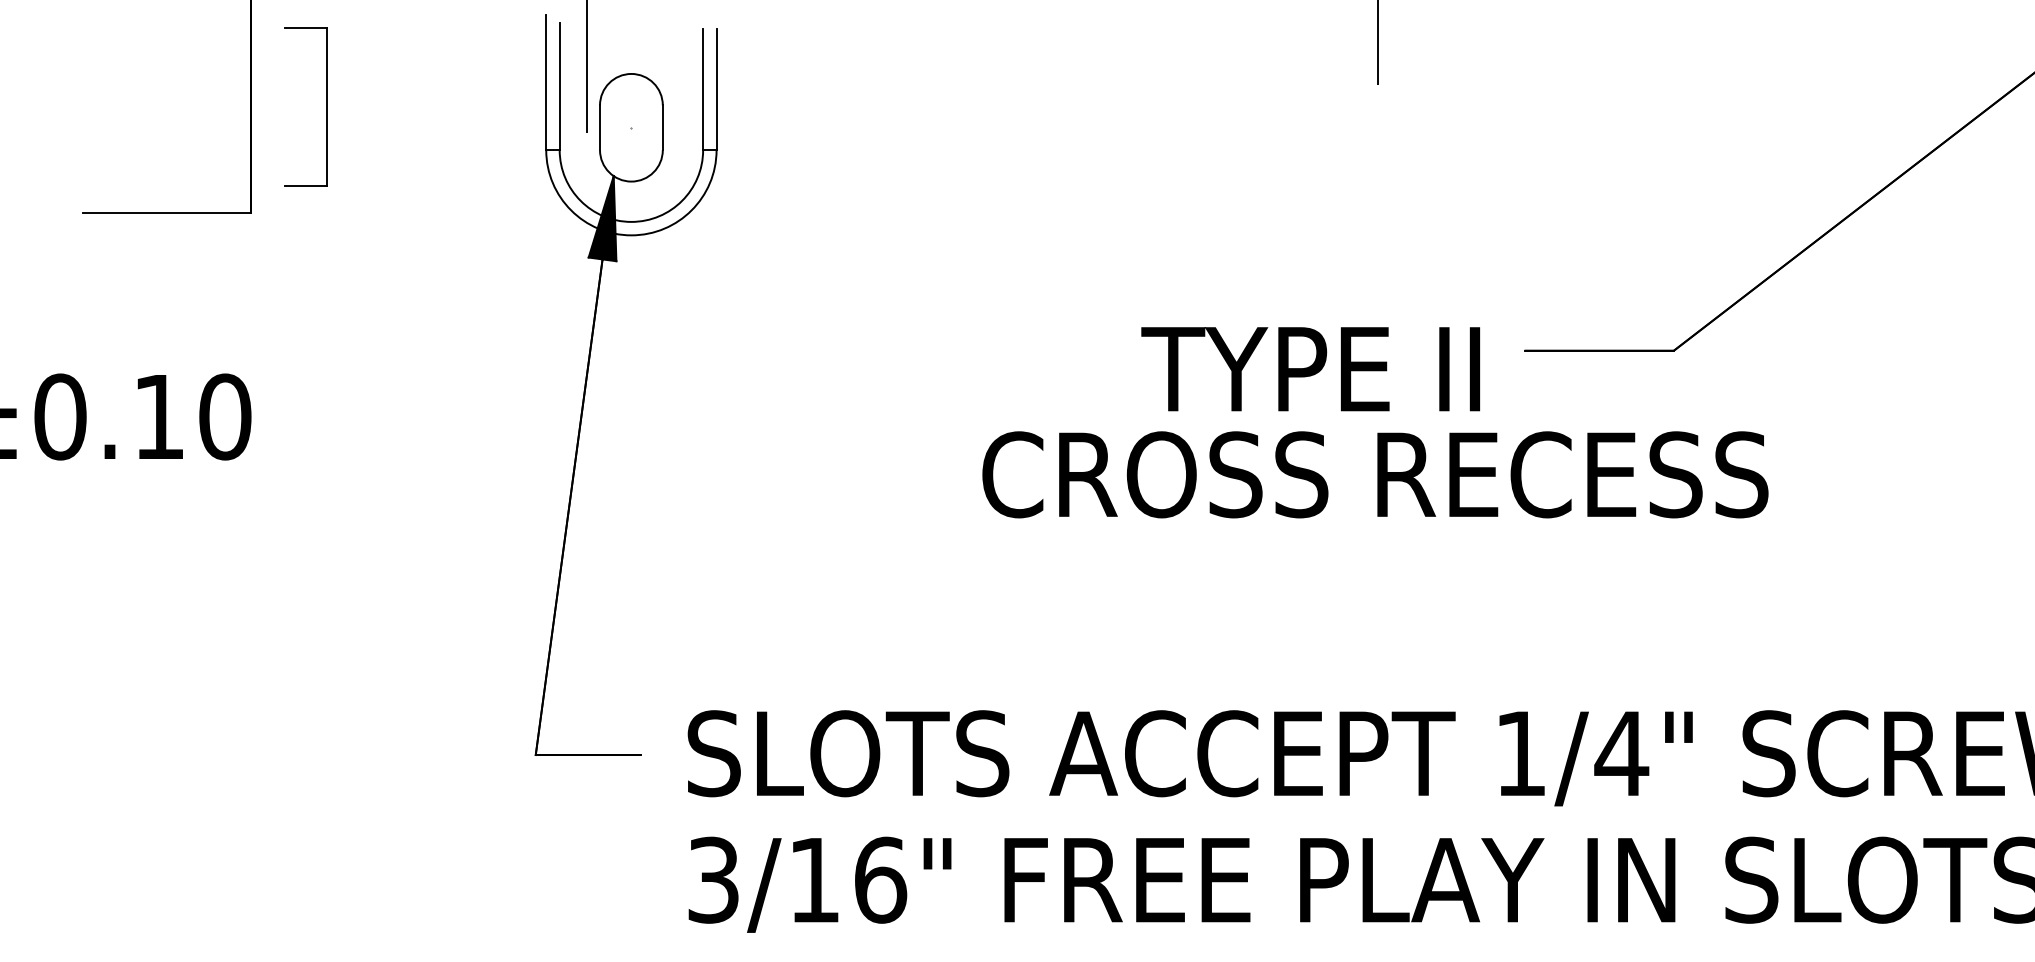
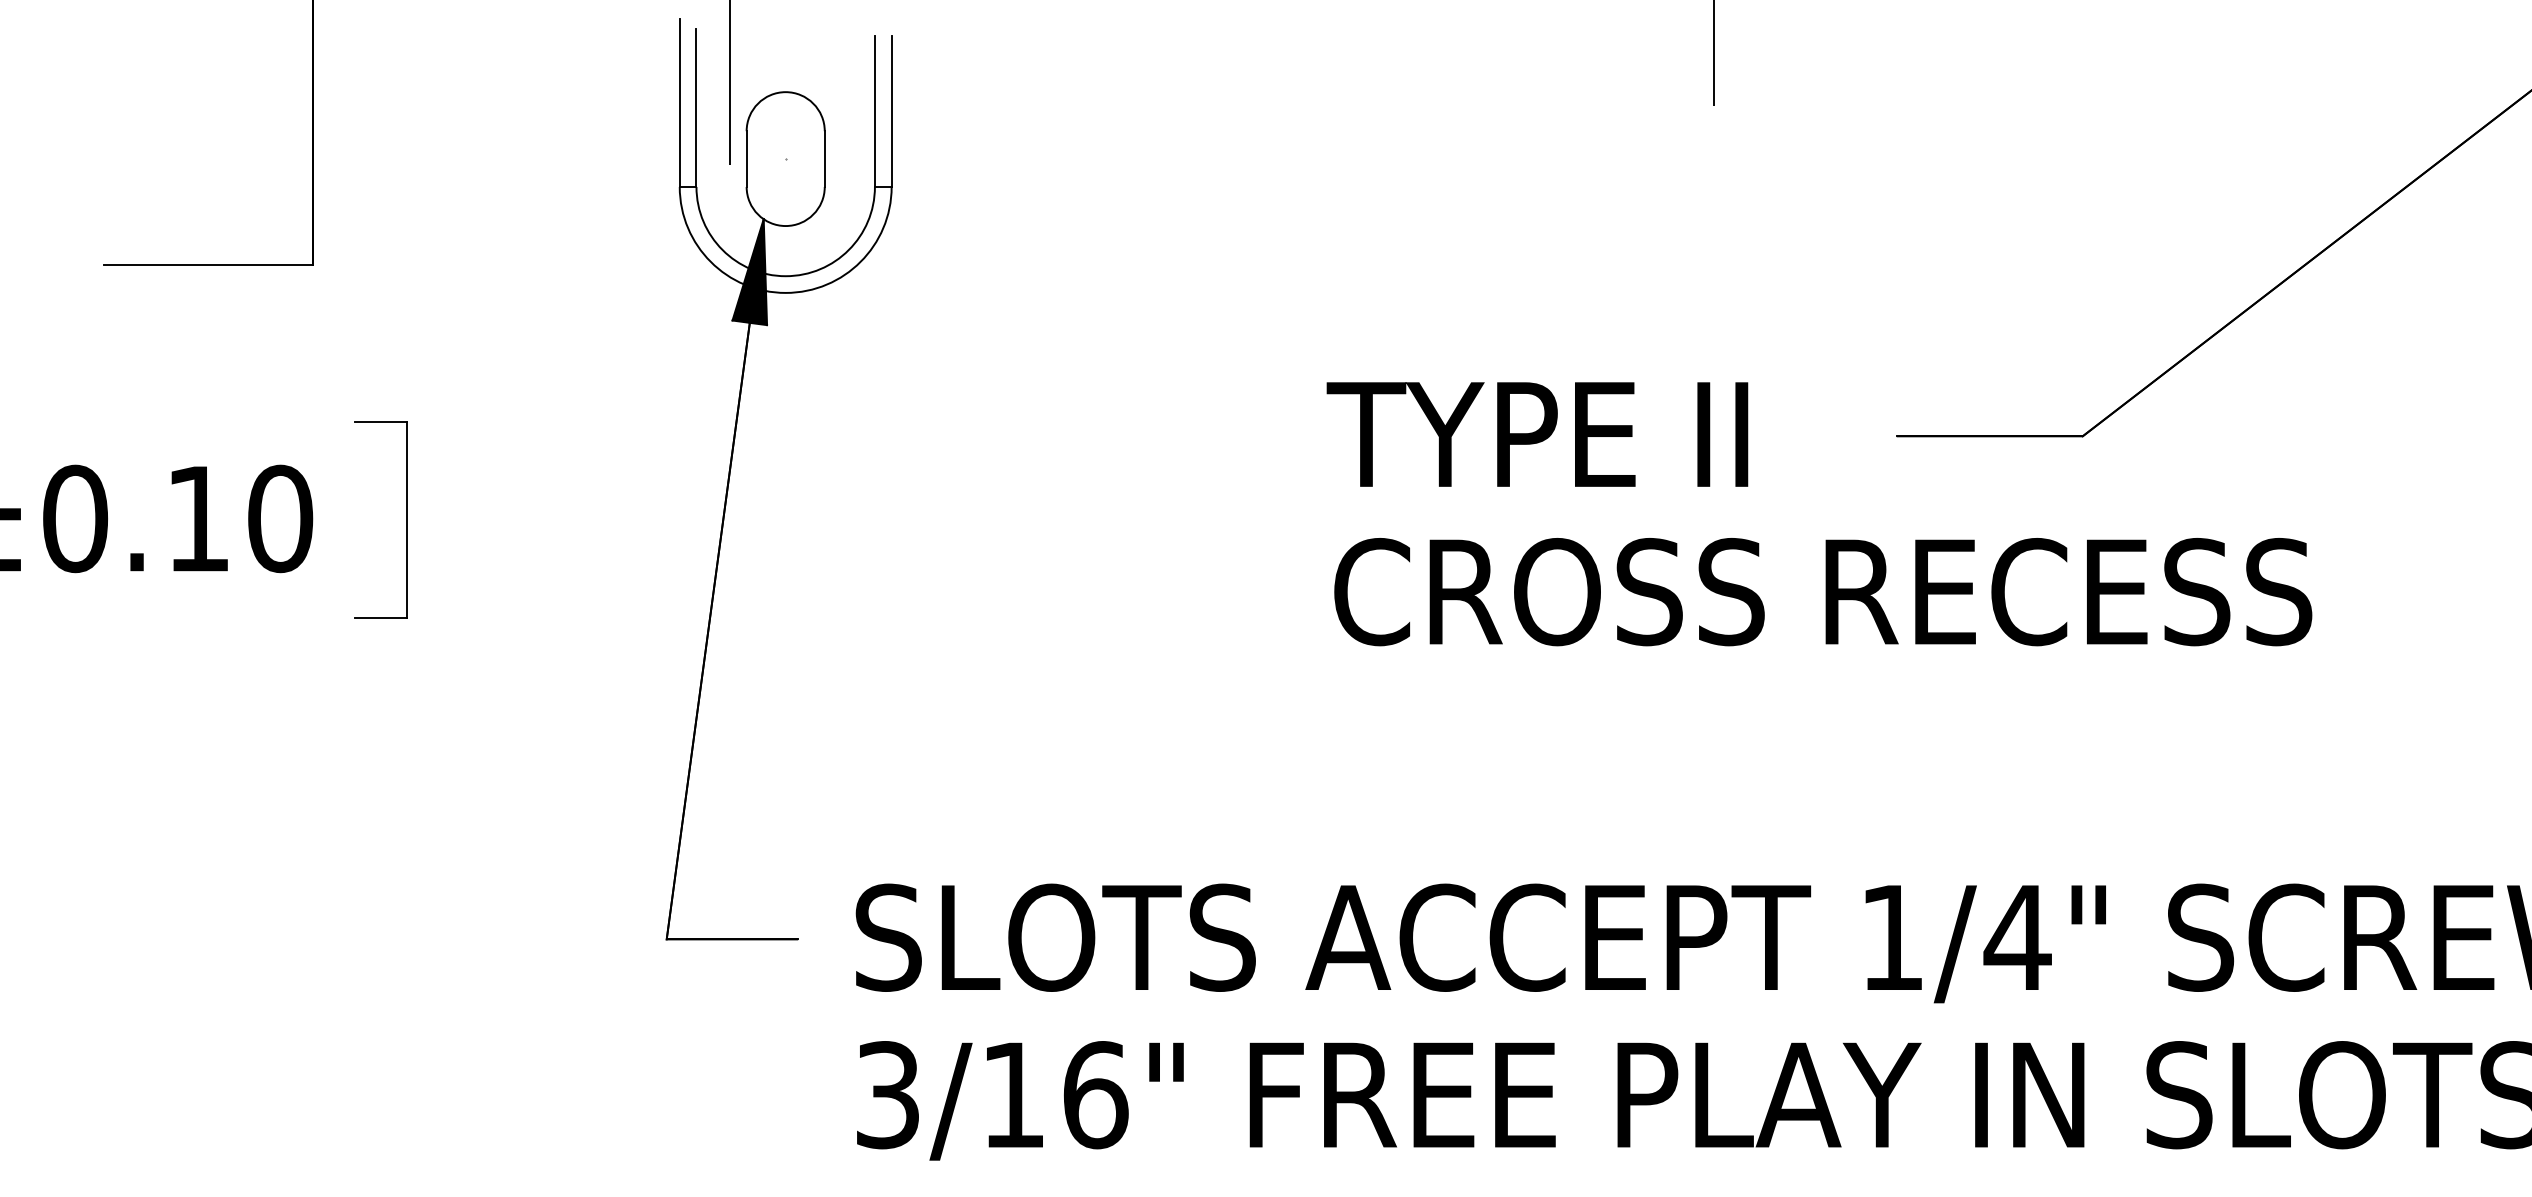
part: (326, 106) -> (406, 519), moved
text: (1310, 369) -> (1537, 434), moved
text: (1375, 474) -> (1823, 591), moved

